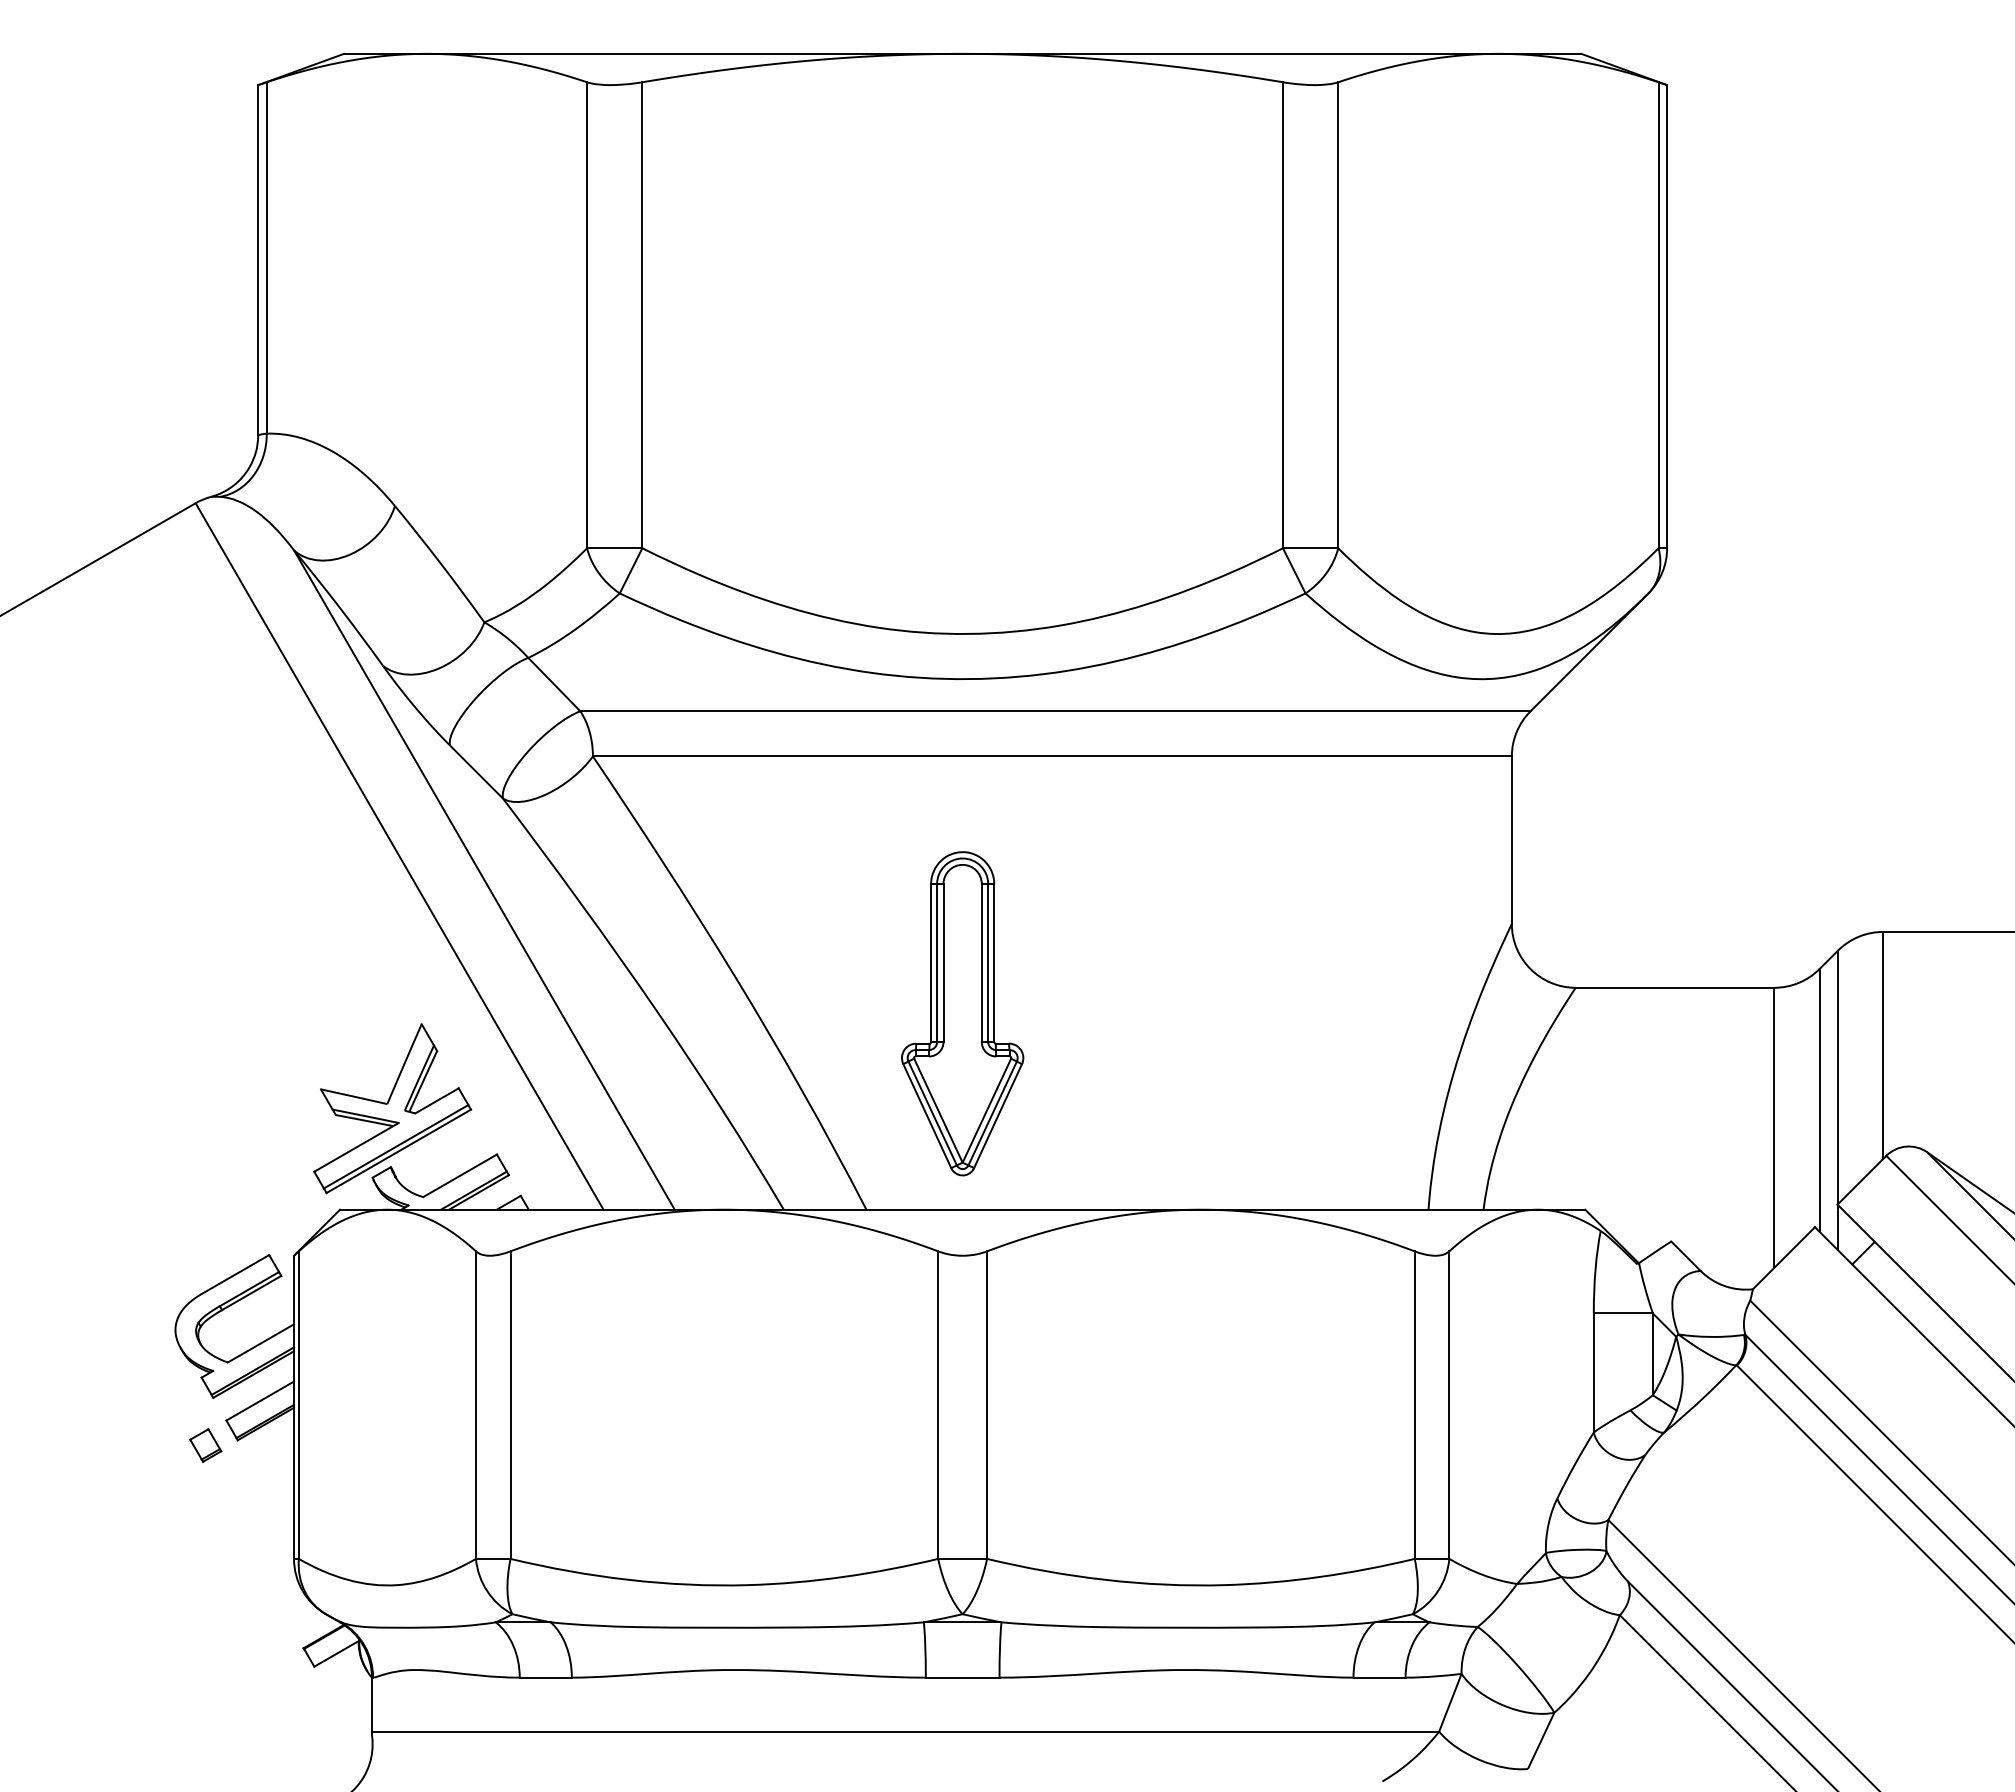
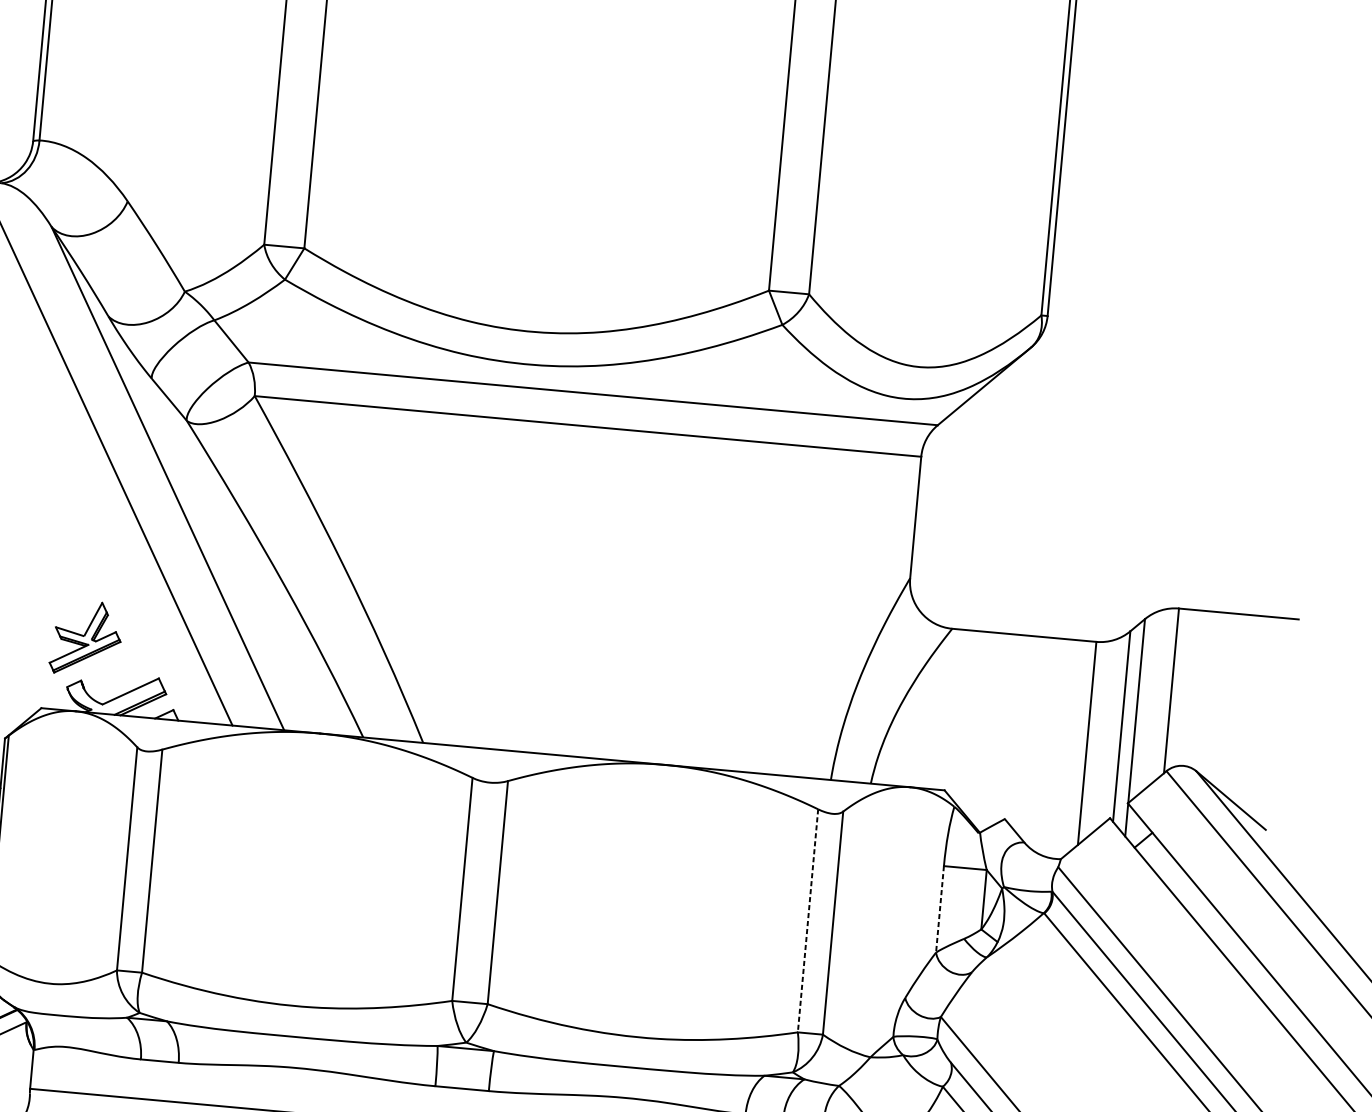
part: (962, 1013) -> (505, 606), removed
part: (392, 1108) -> (86, 638), size x0.6
line: (1593, 1372) -> (939, 908), solid -> dashed
line: (1414, 1405) -> (807, 921), solid -> dashed

